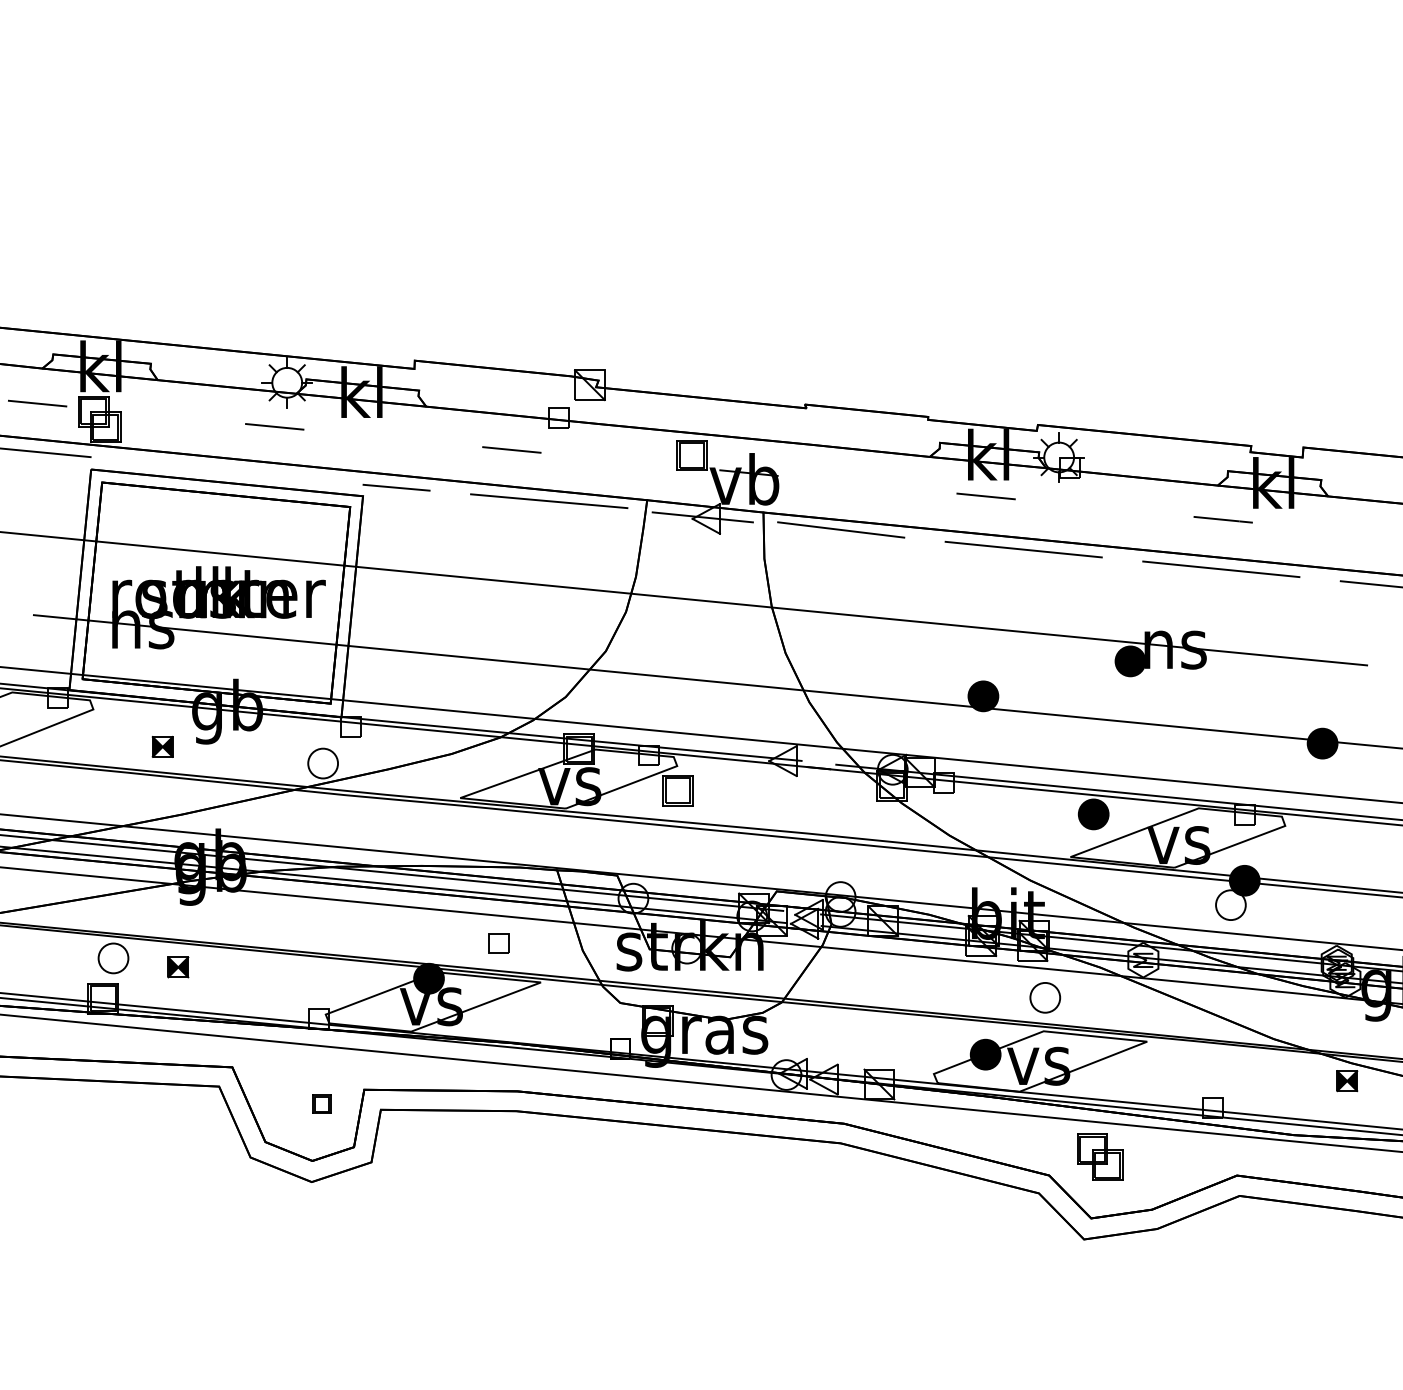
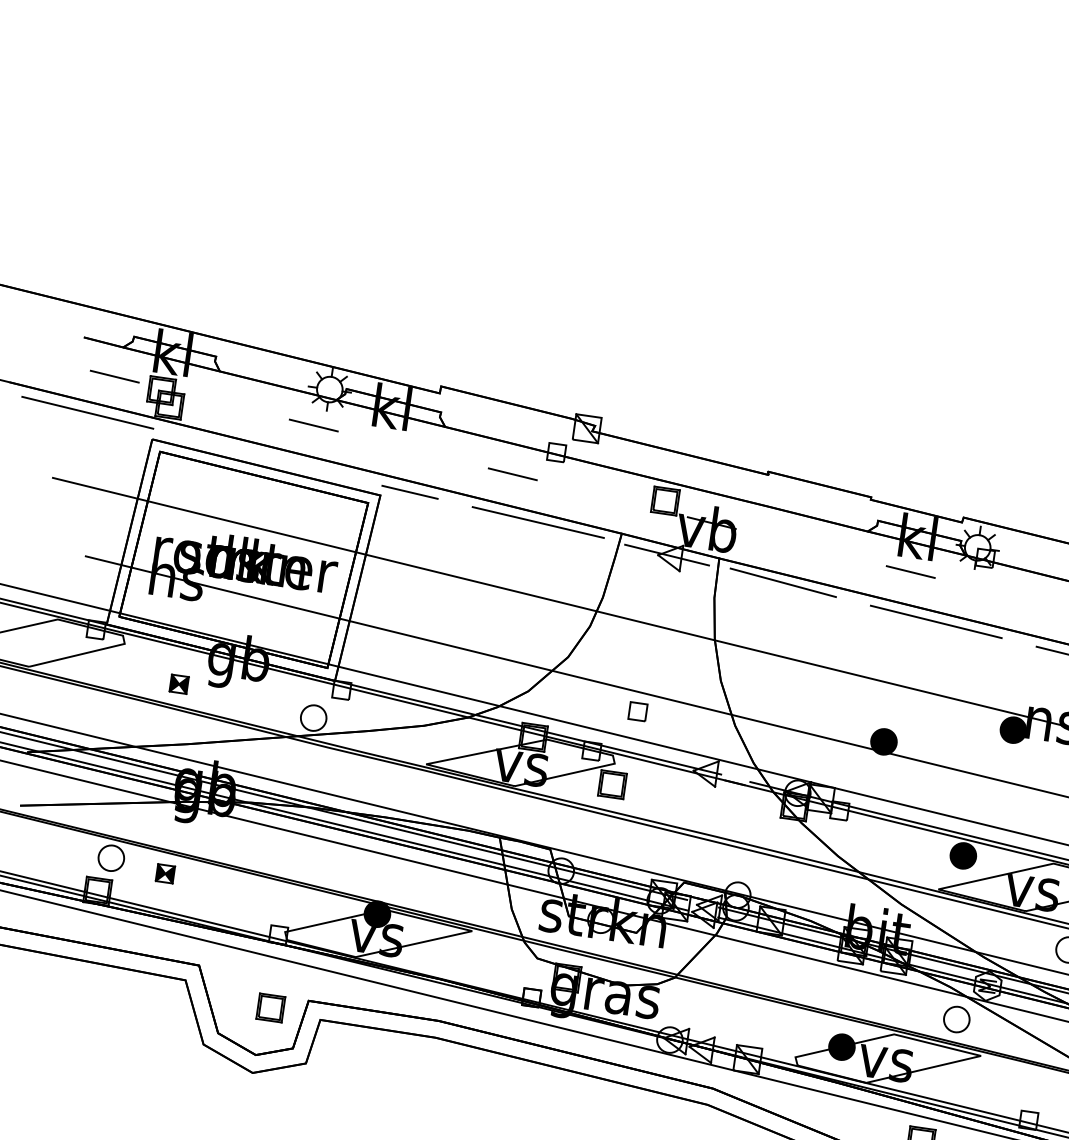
part: (498, 943) -> (637, 711), moved
part: (1045, 997) -> (957, 1019), moved
part: (321, 1103) -> (270, 1007), size x1.67

